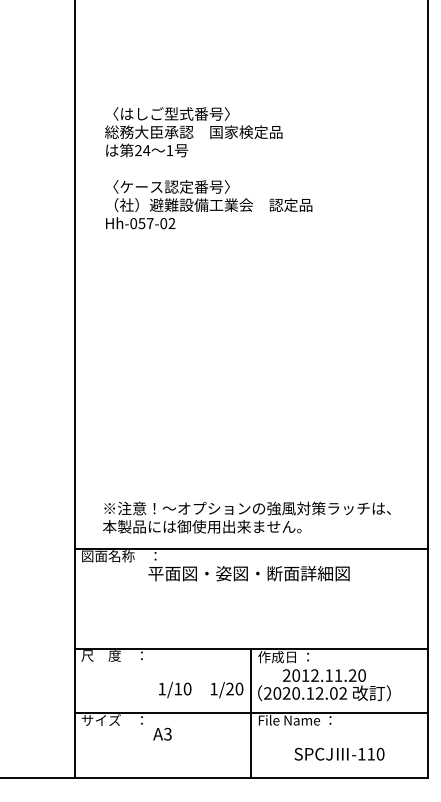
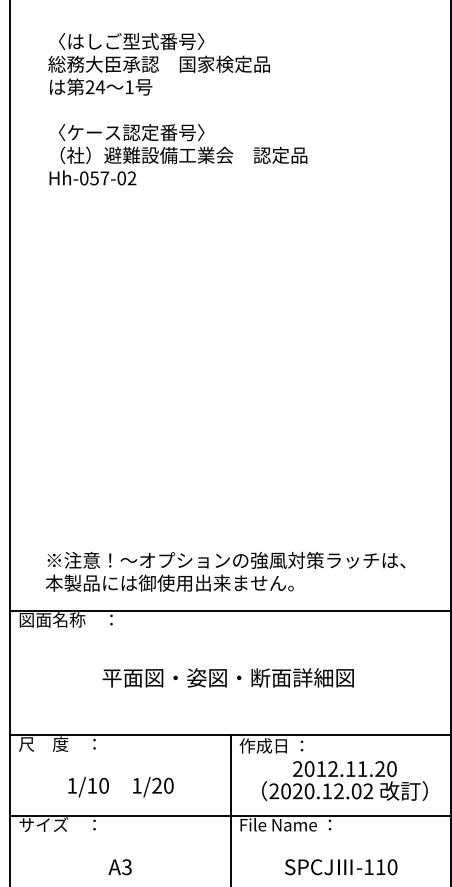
text: (208, 168) -> (177, 109), moved
text: (248, 573) -> (227, 677), moved
text: (324, 685) -> (344, 781), moved
text: (201, 689) -> (121, 786), moved
text: (162, 733) -> (120, 866), moved

